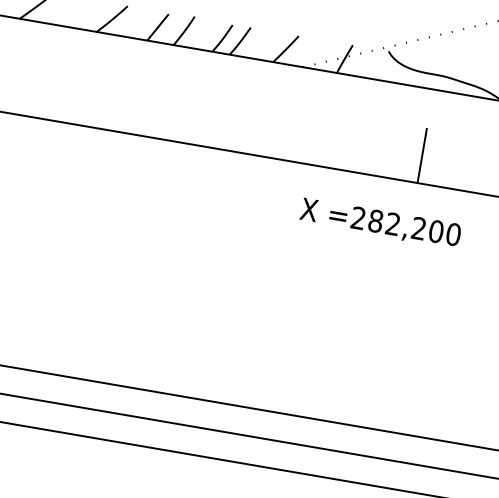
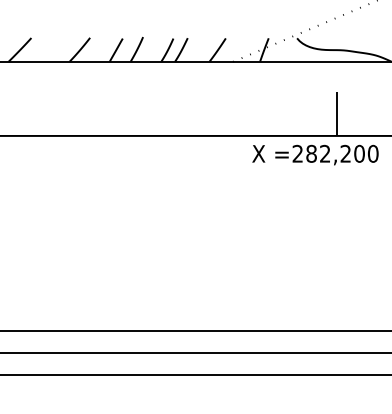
text: (380, 222) -> (315, 154), moved

